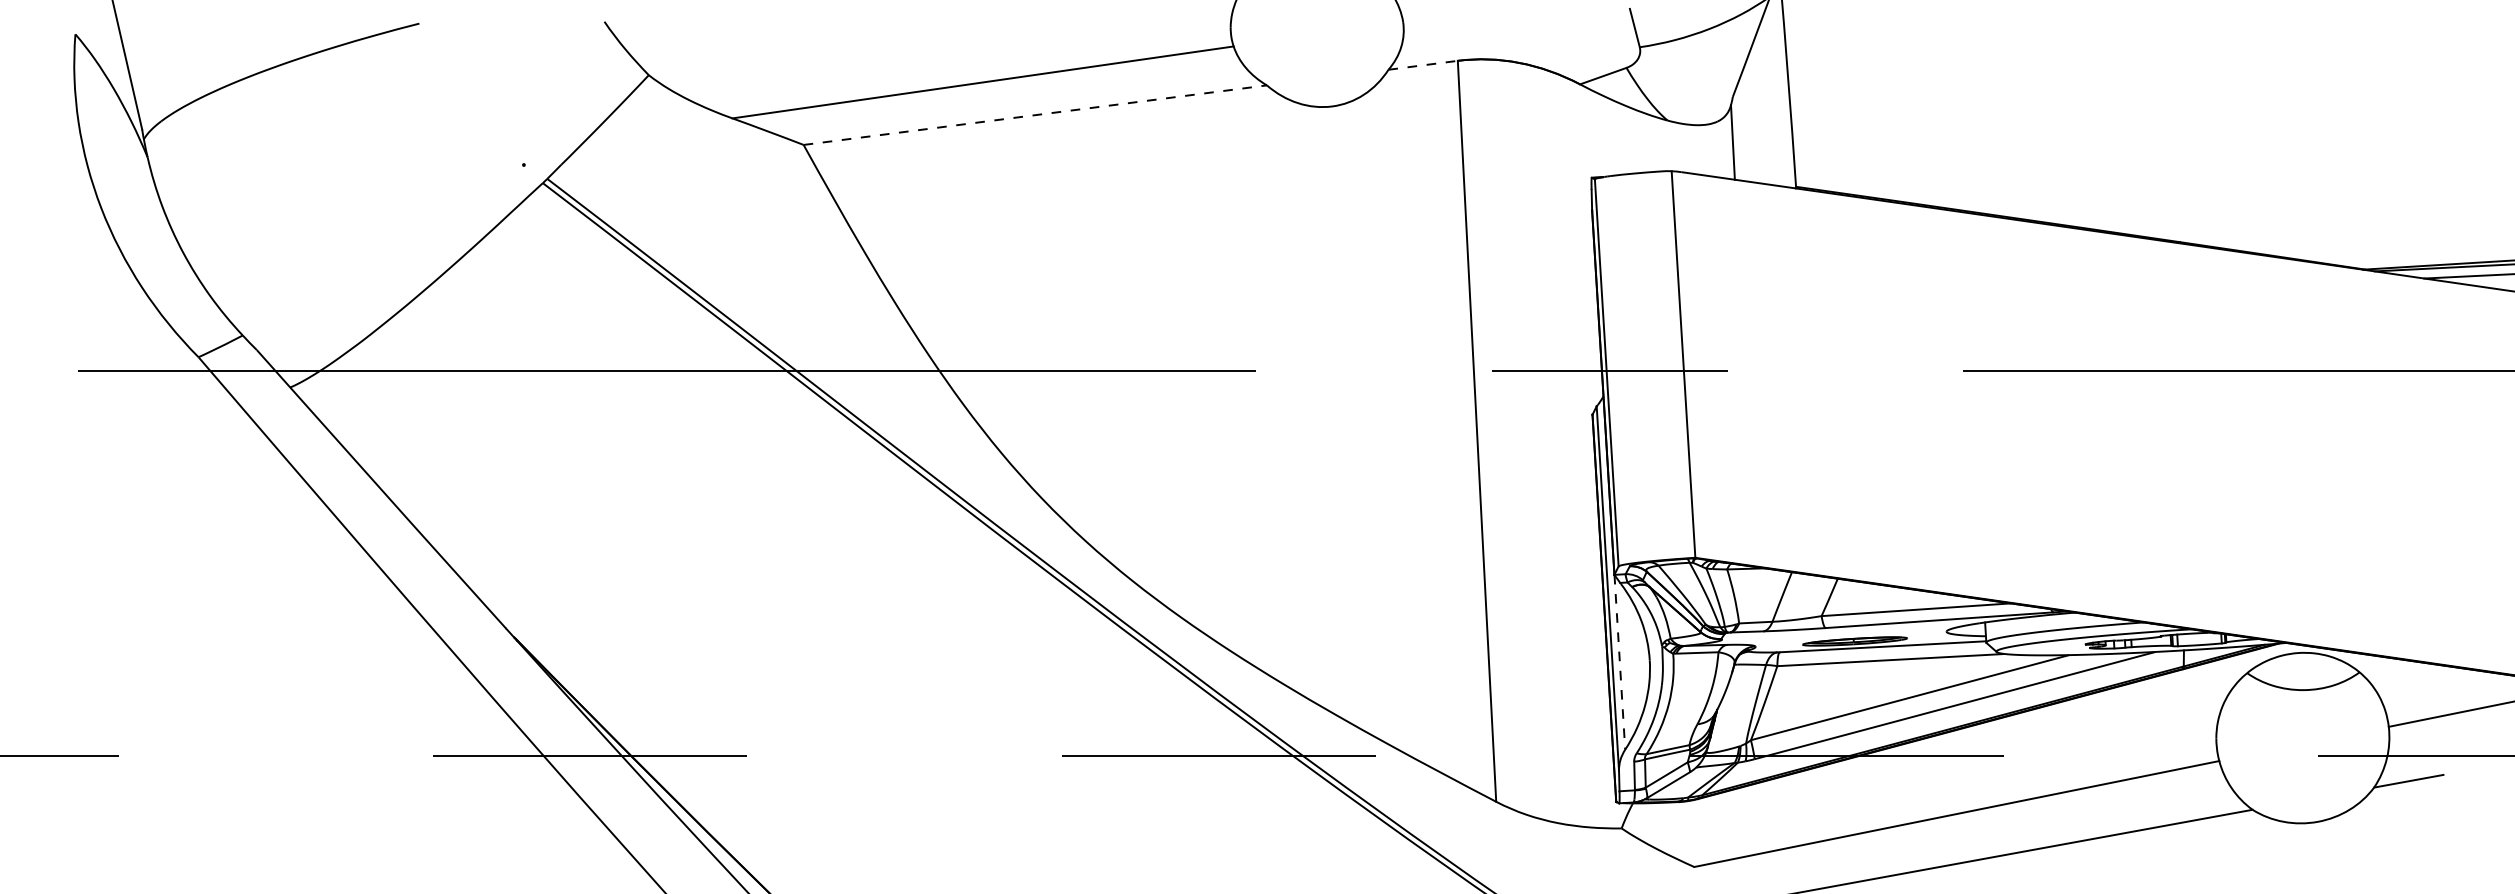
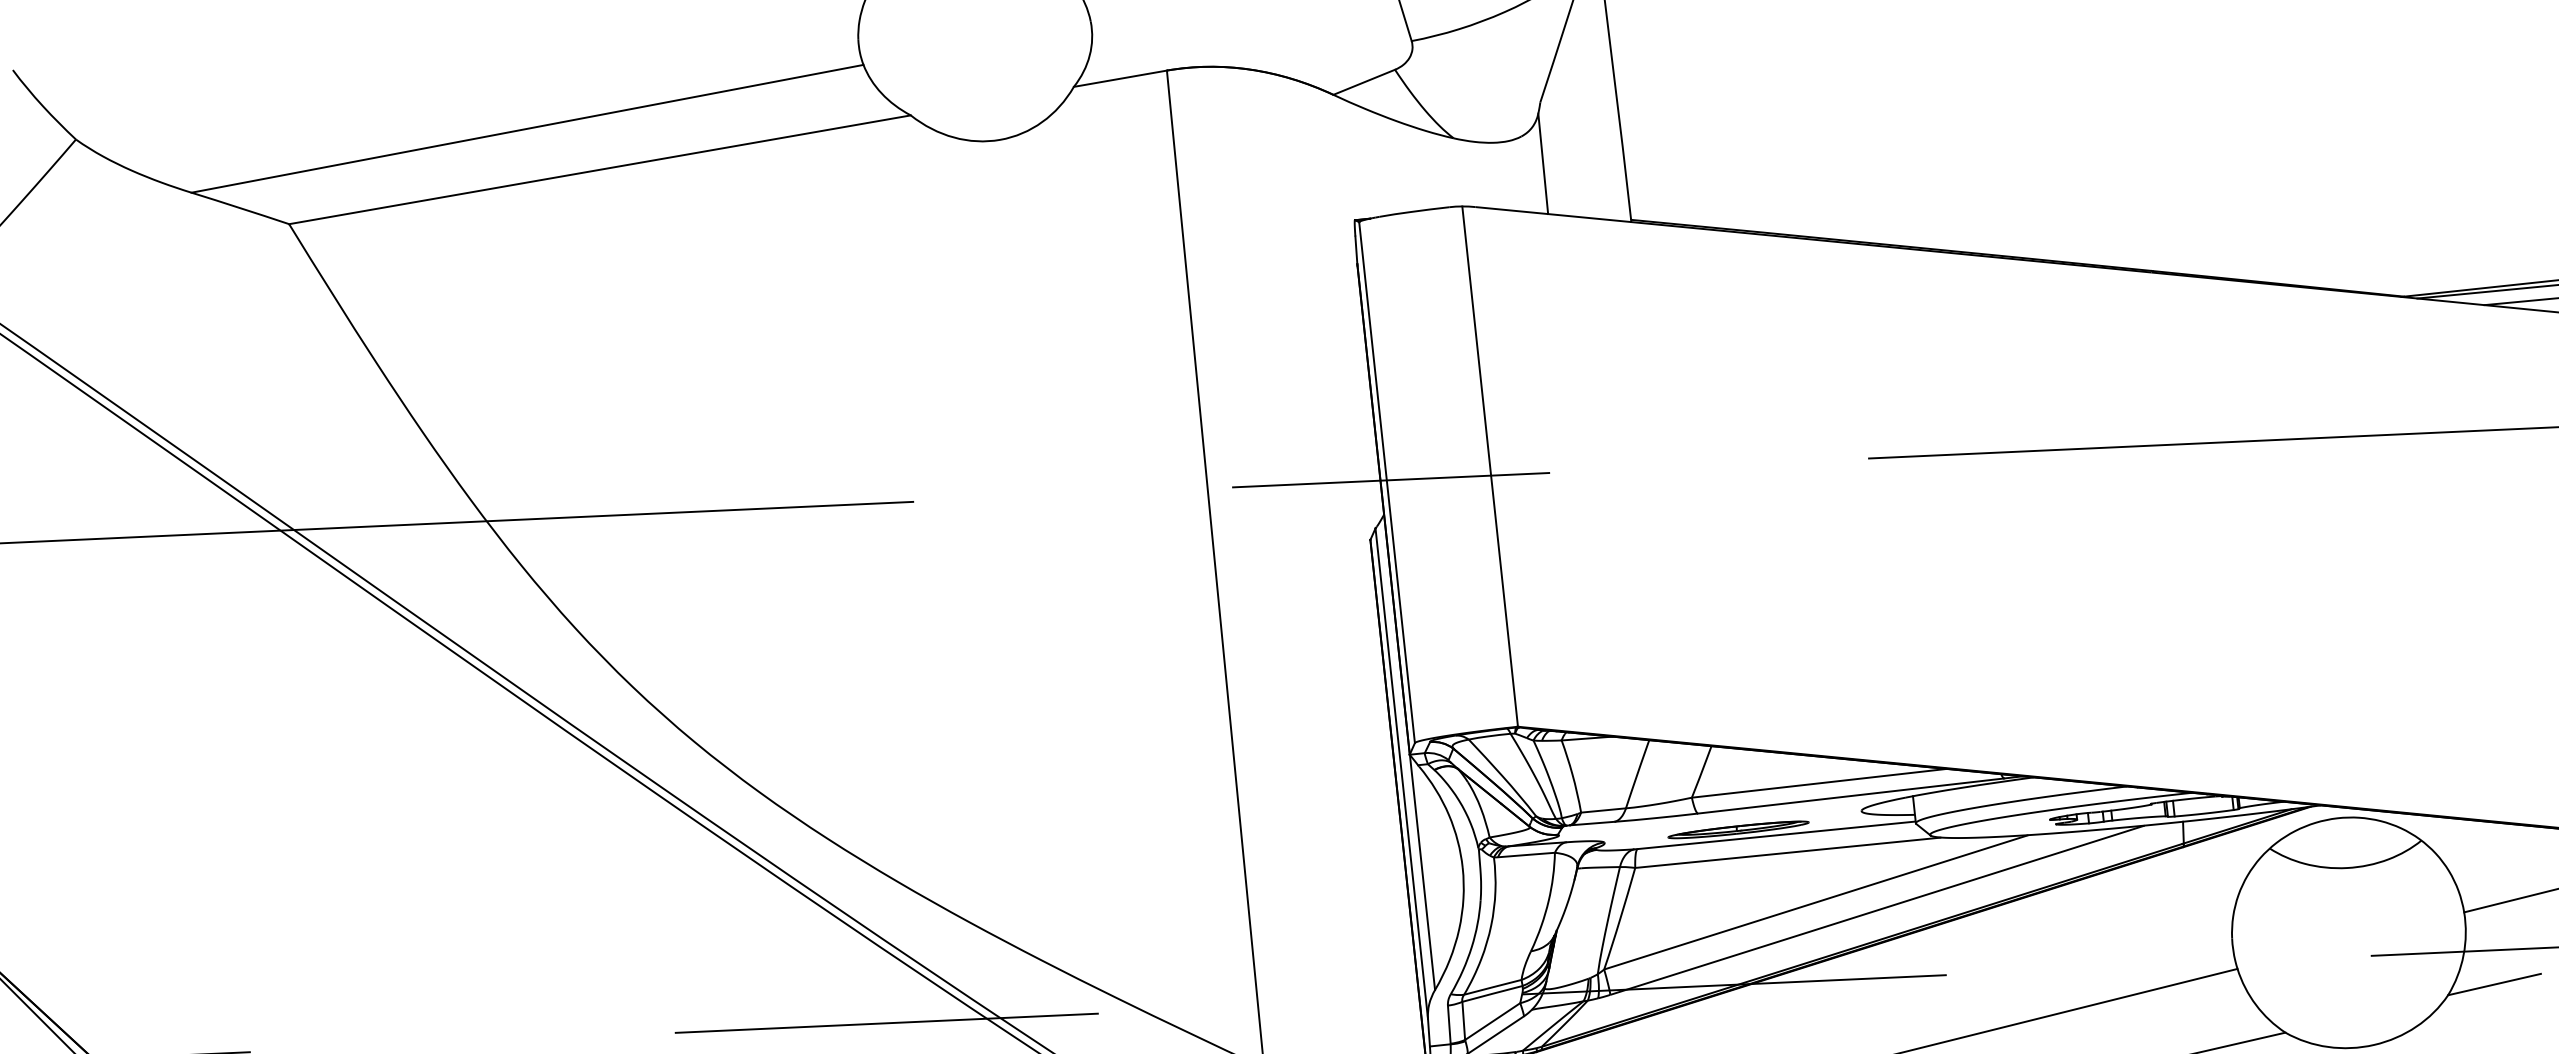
line: (1423, 65) -> (1120, 78), dashed -> solid
line: (1035, 115) -> (600, 170), dashed -> solid
line: (1619, 662) -> (1421, 872), dashed -> solid

